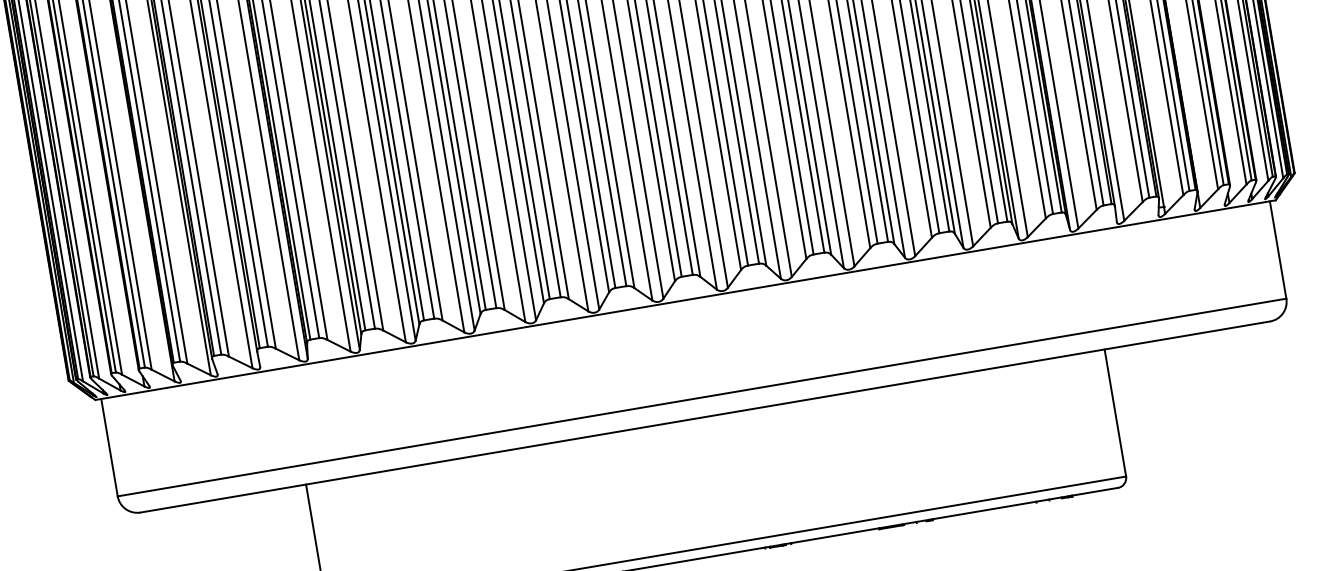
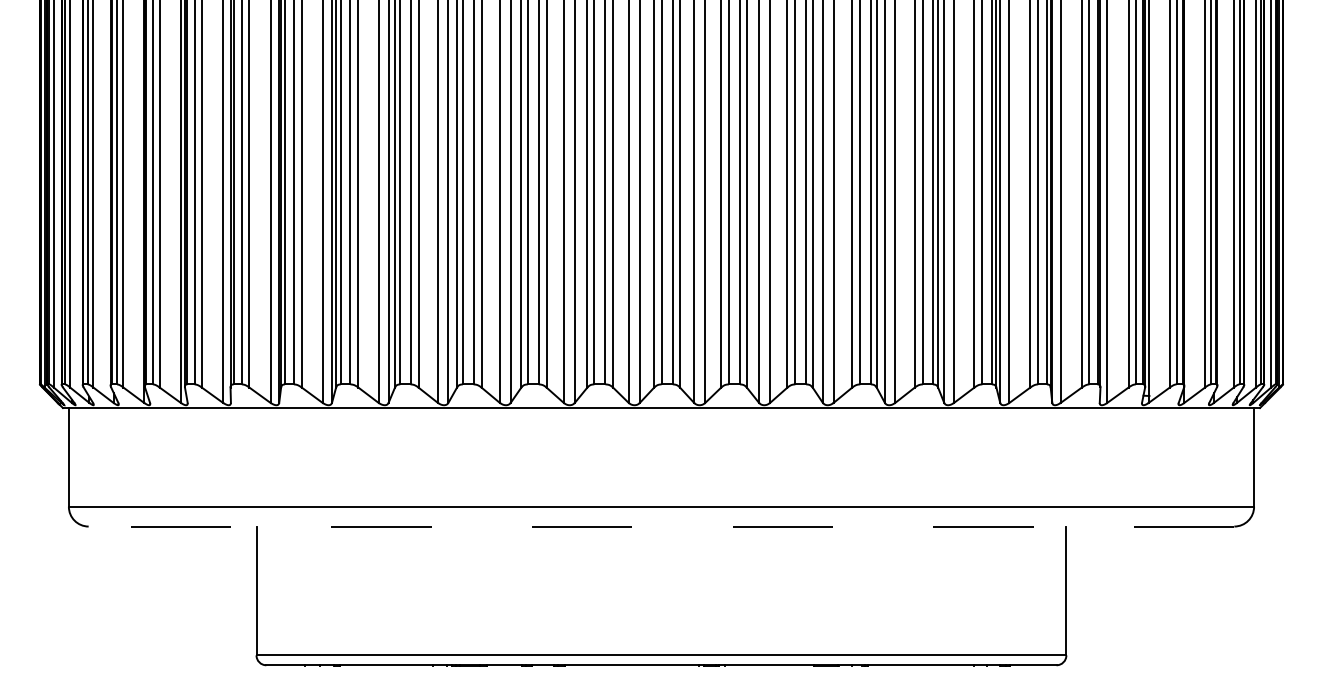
line: (705, 416) -> (661, 526), solid -> dashed

